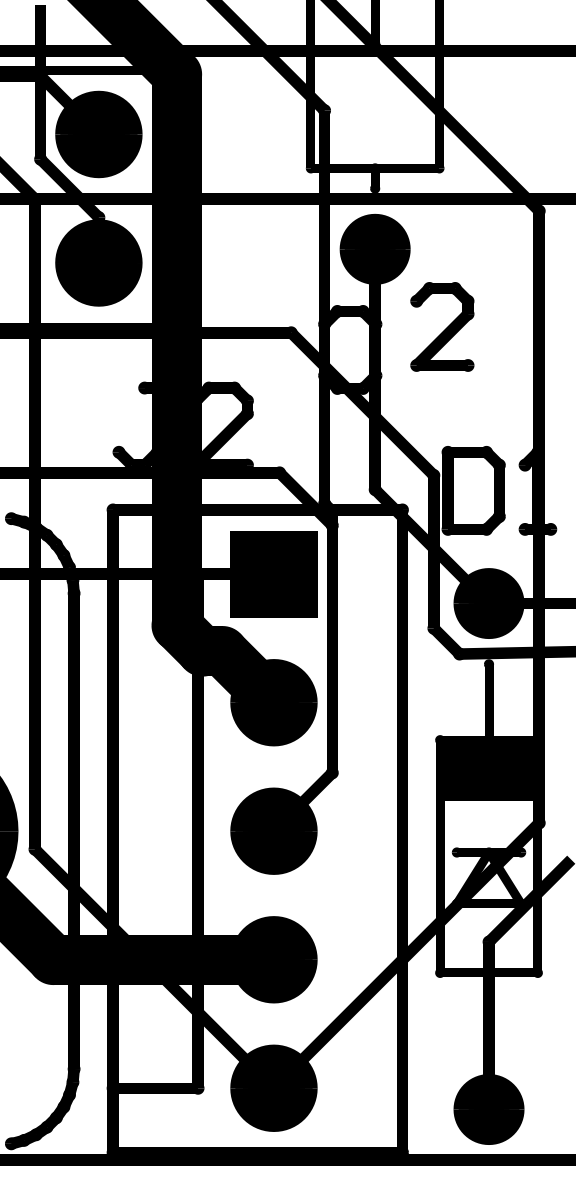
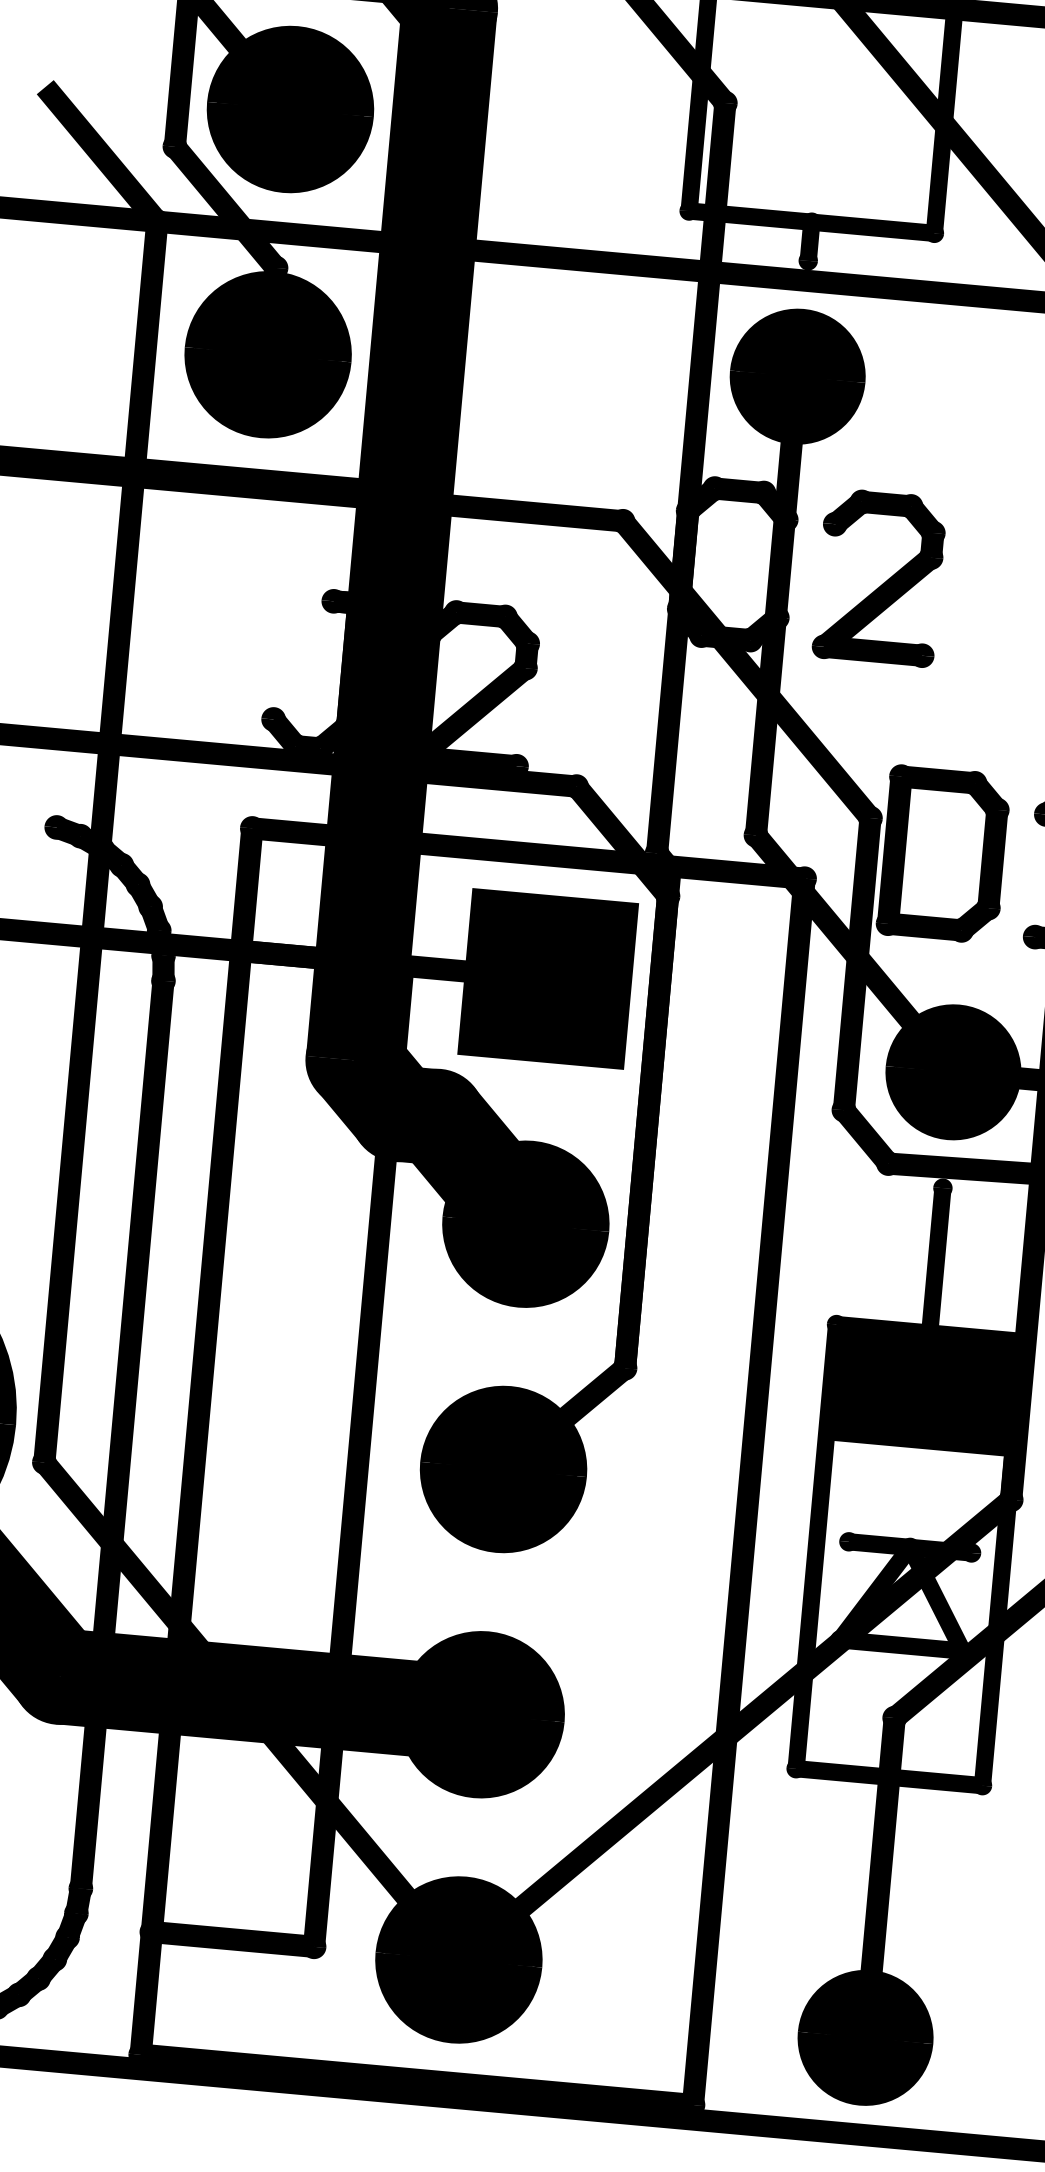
part: (442, 326) -> (880, 576), moved

